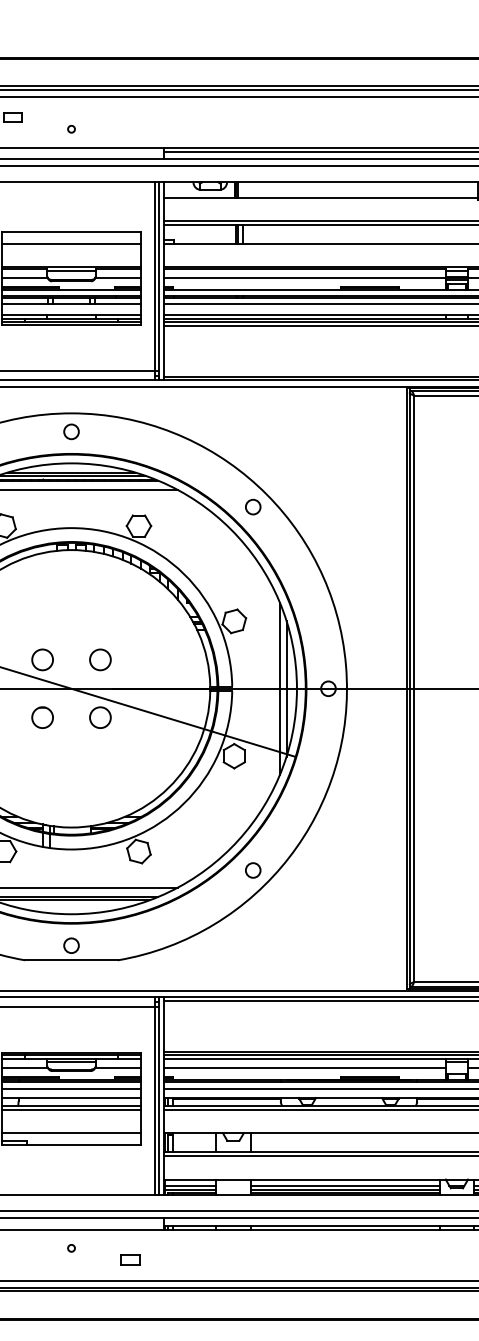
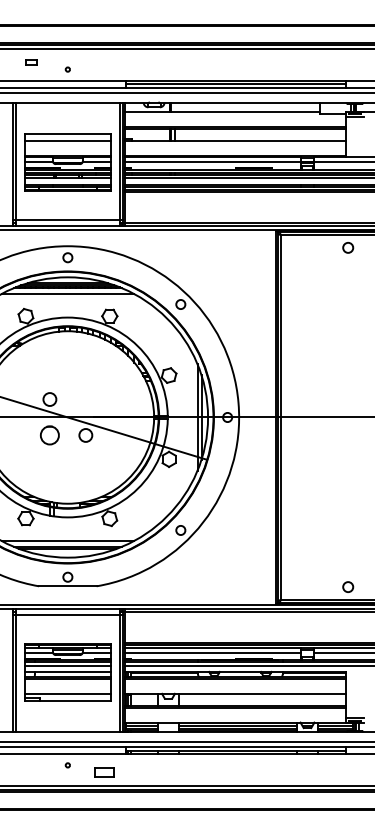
circle: (99, 659) -> (85, 399), removed
part: (41, 717) -> (49, 435), size x1.4
part: (130, 1259) -> (104, 772), size x1.6

